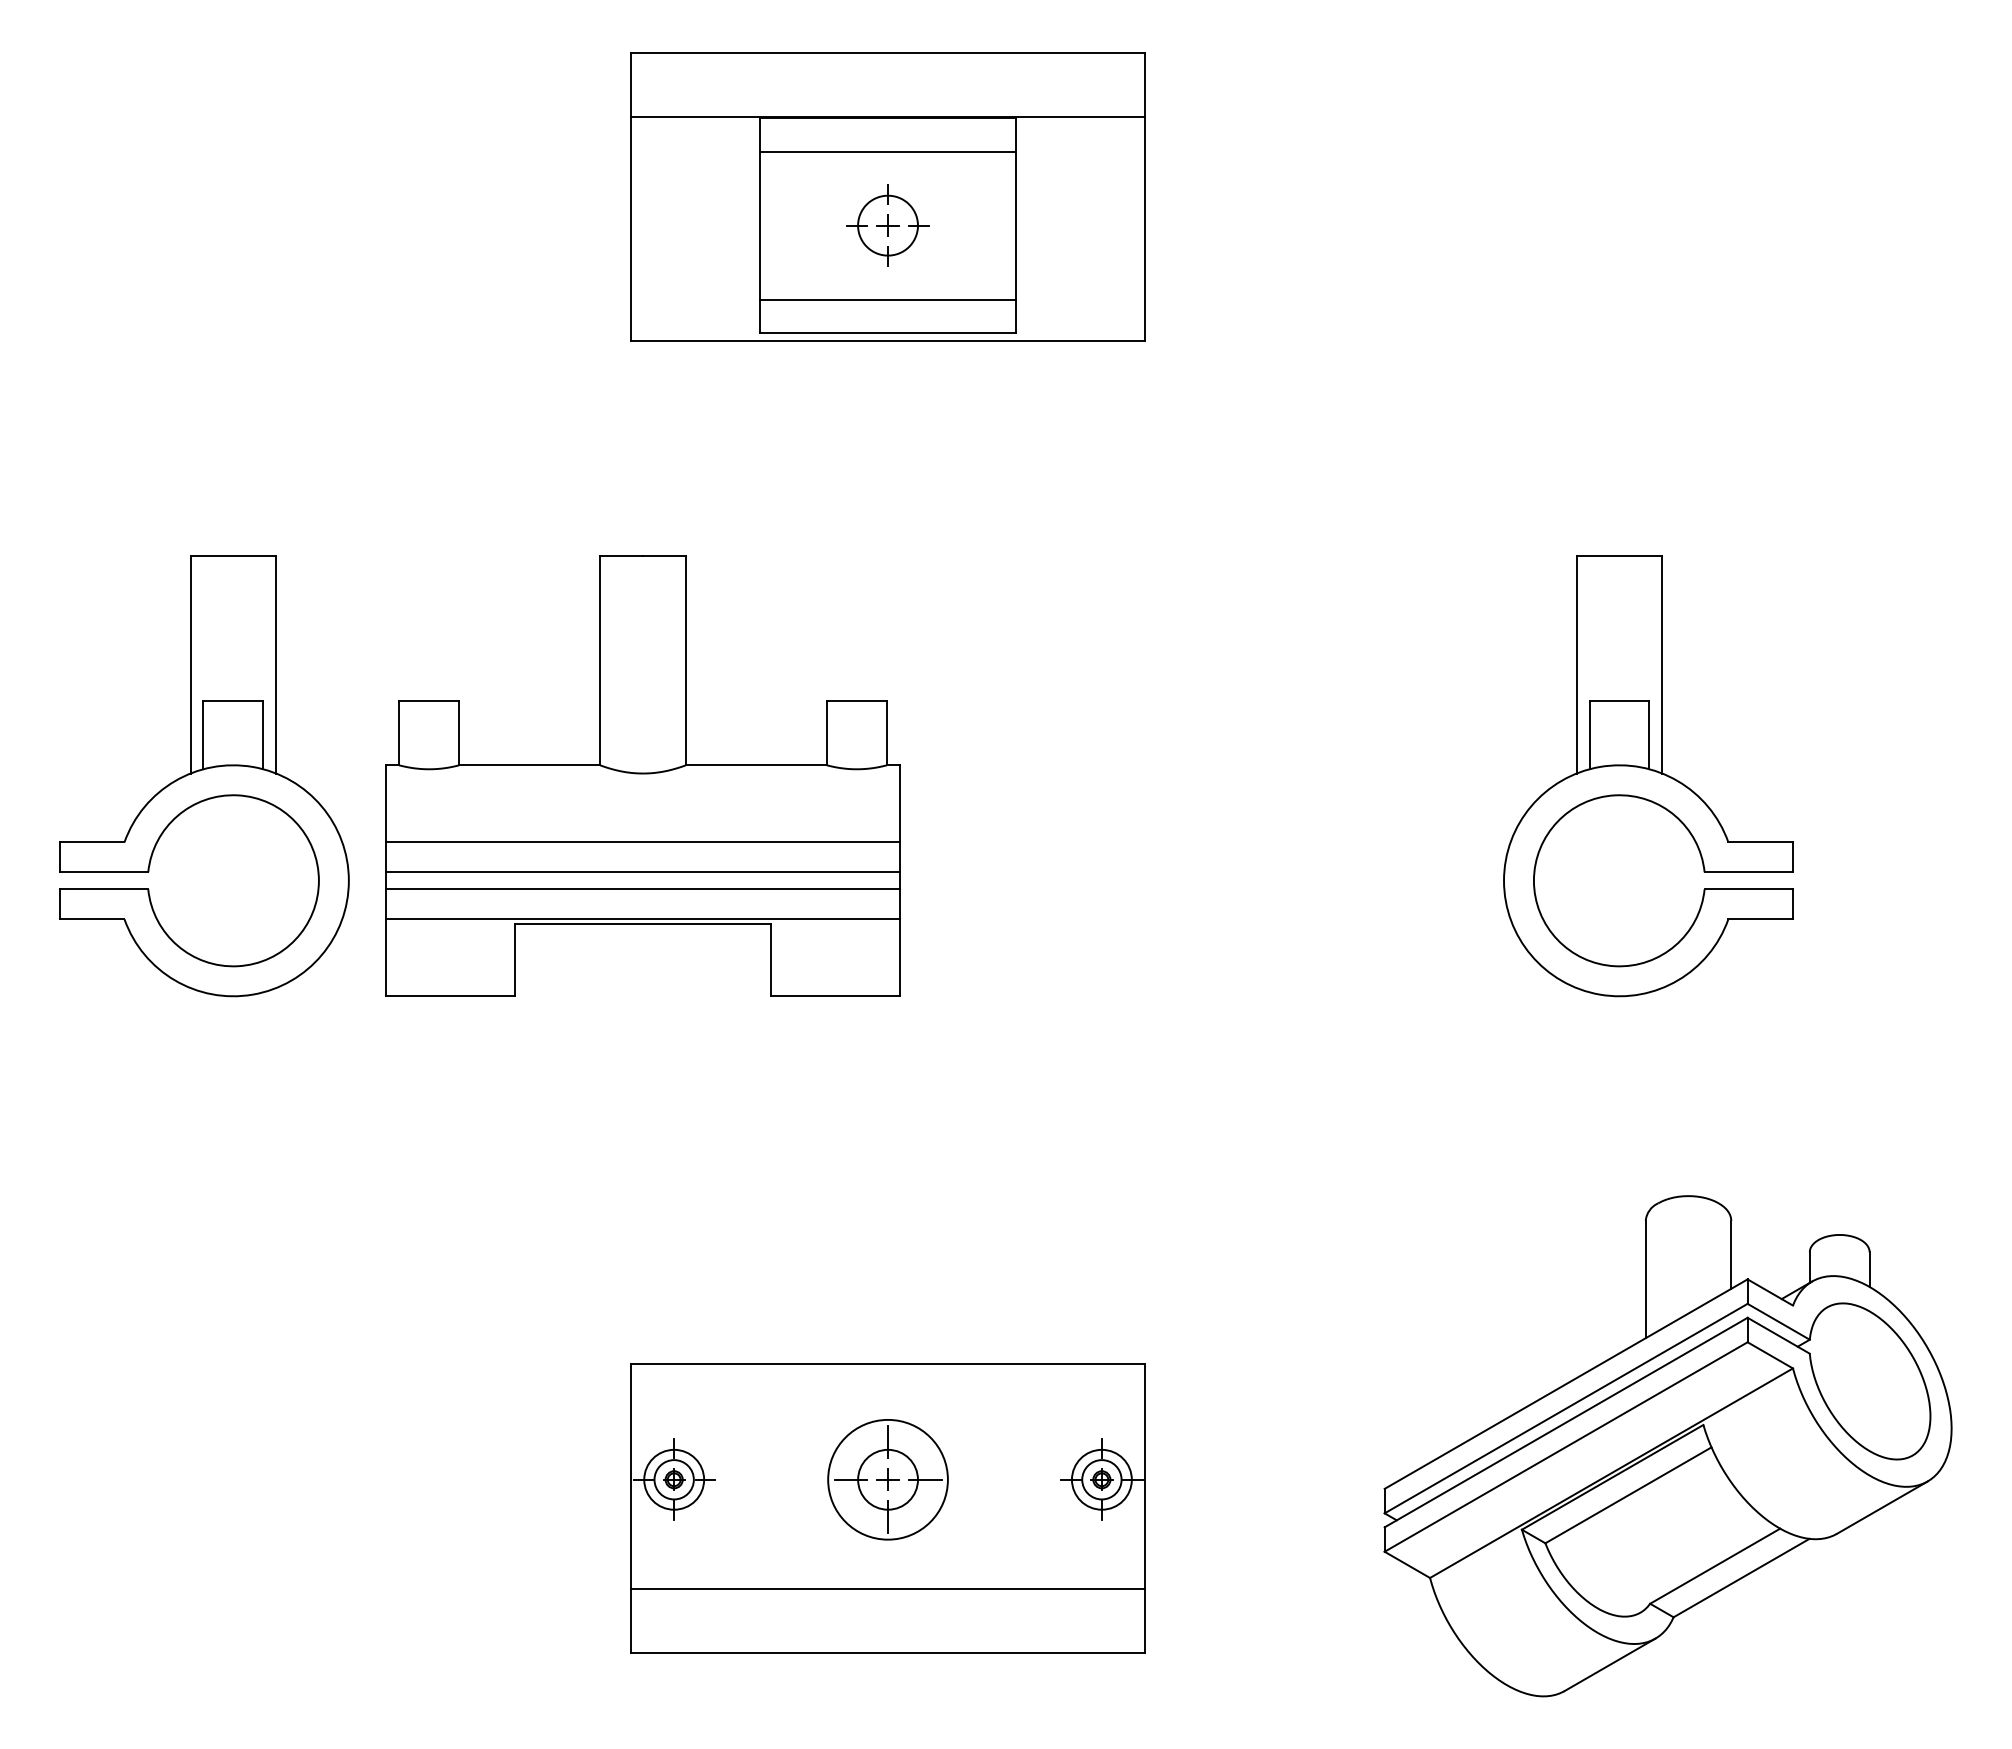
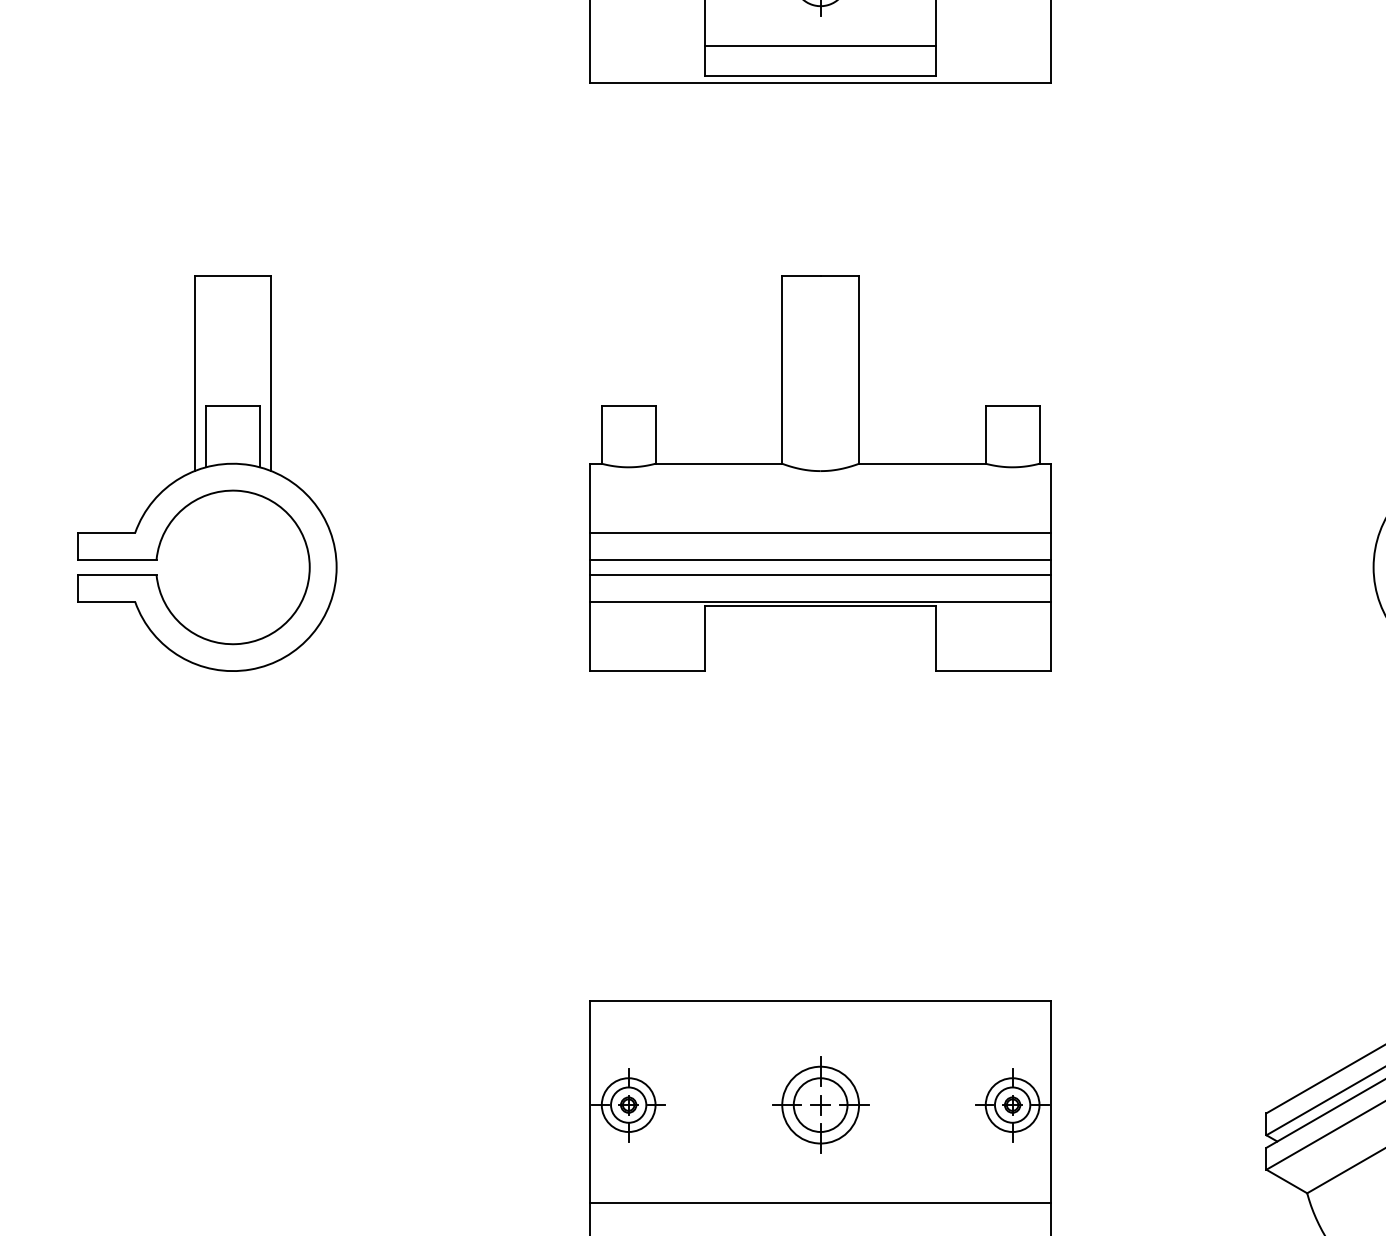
part: (642, 775) -> (820, 472), moved
circle: (887, 1479) -> (820, 1104), size x0.71

